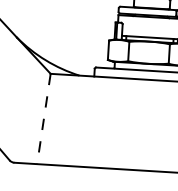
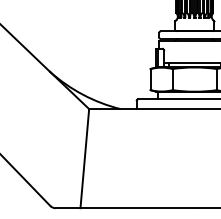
line: (43, 118) -> (84, 158), dashed -> solid

